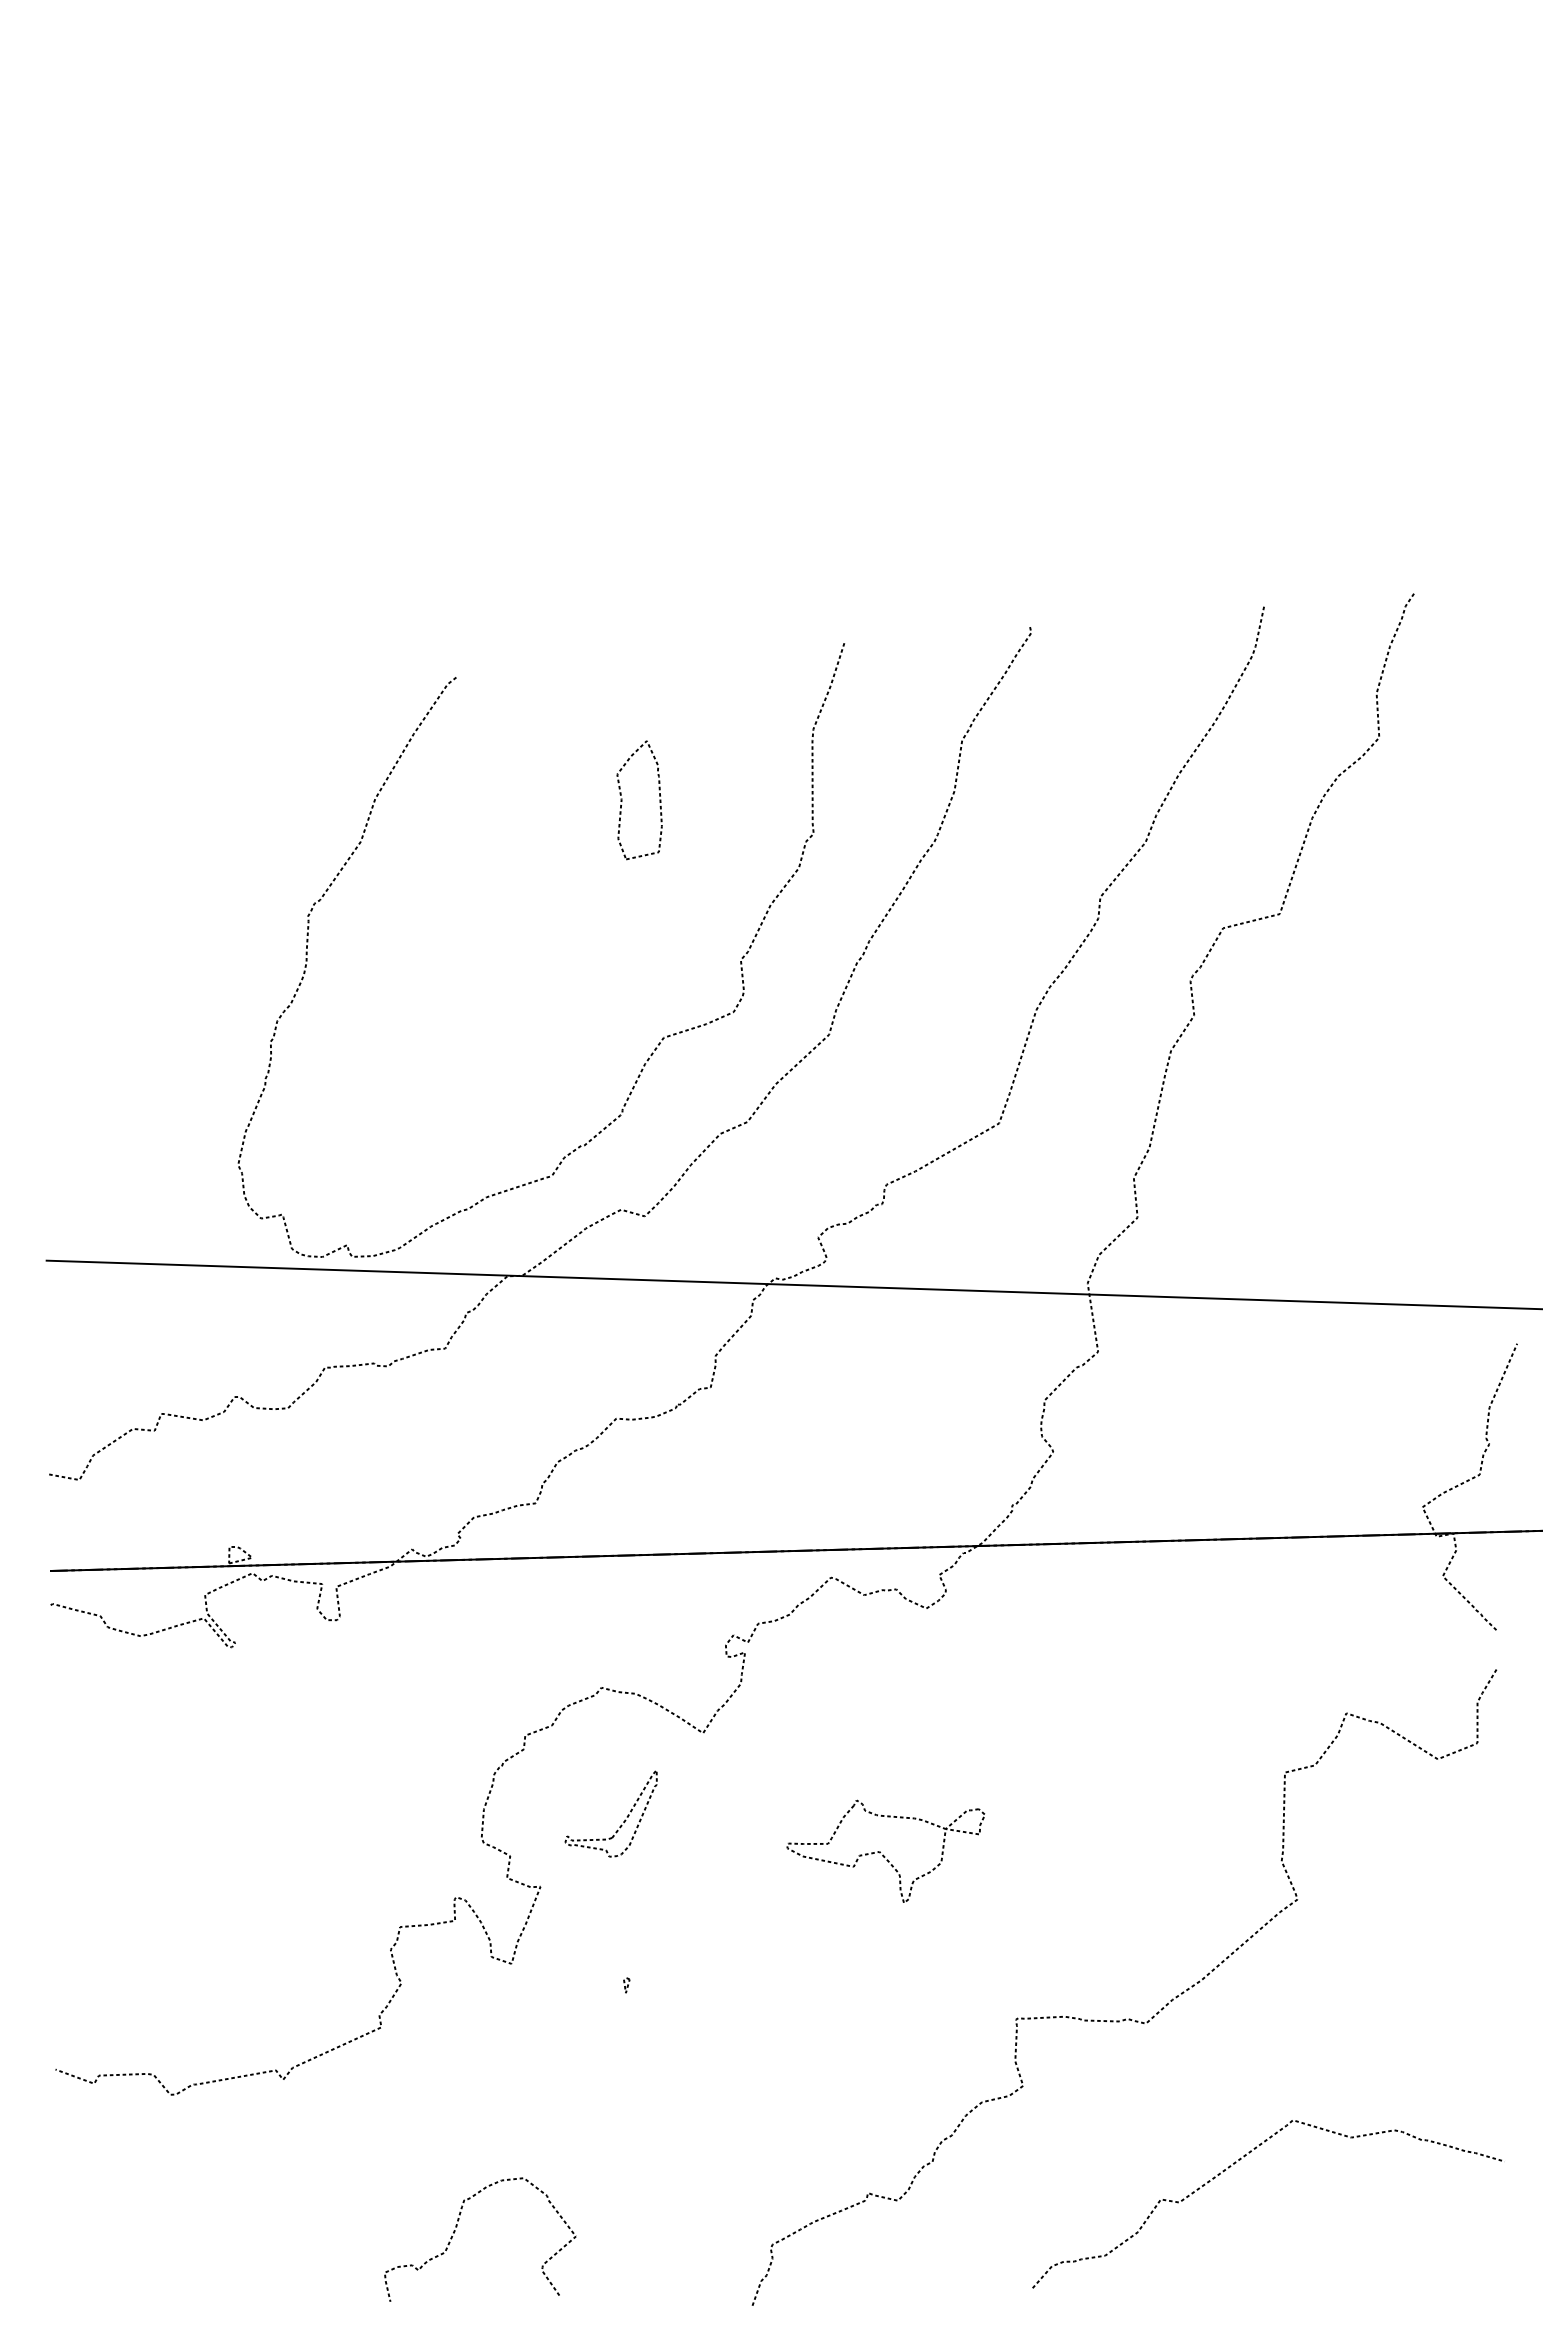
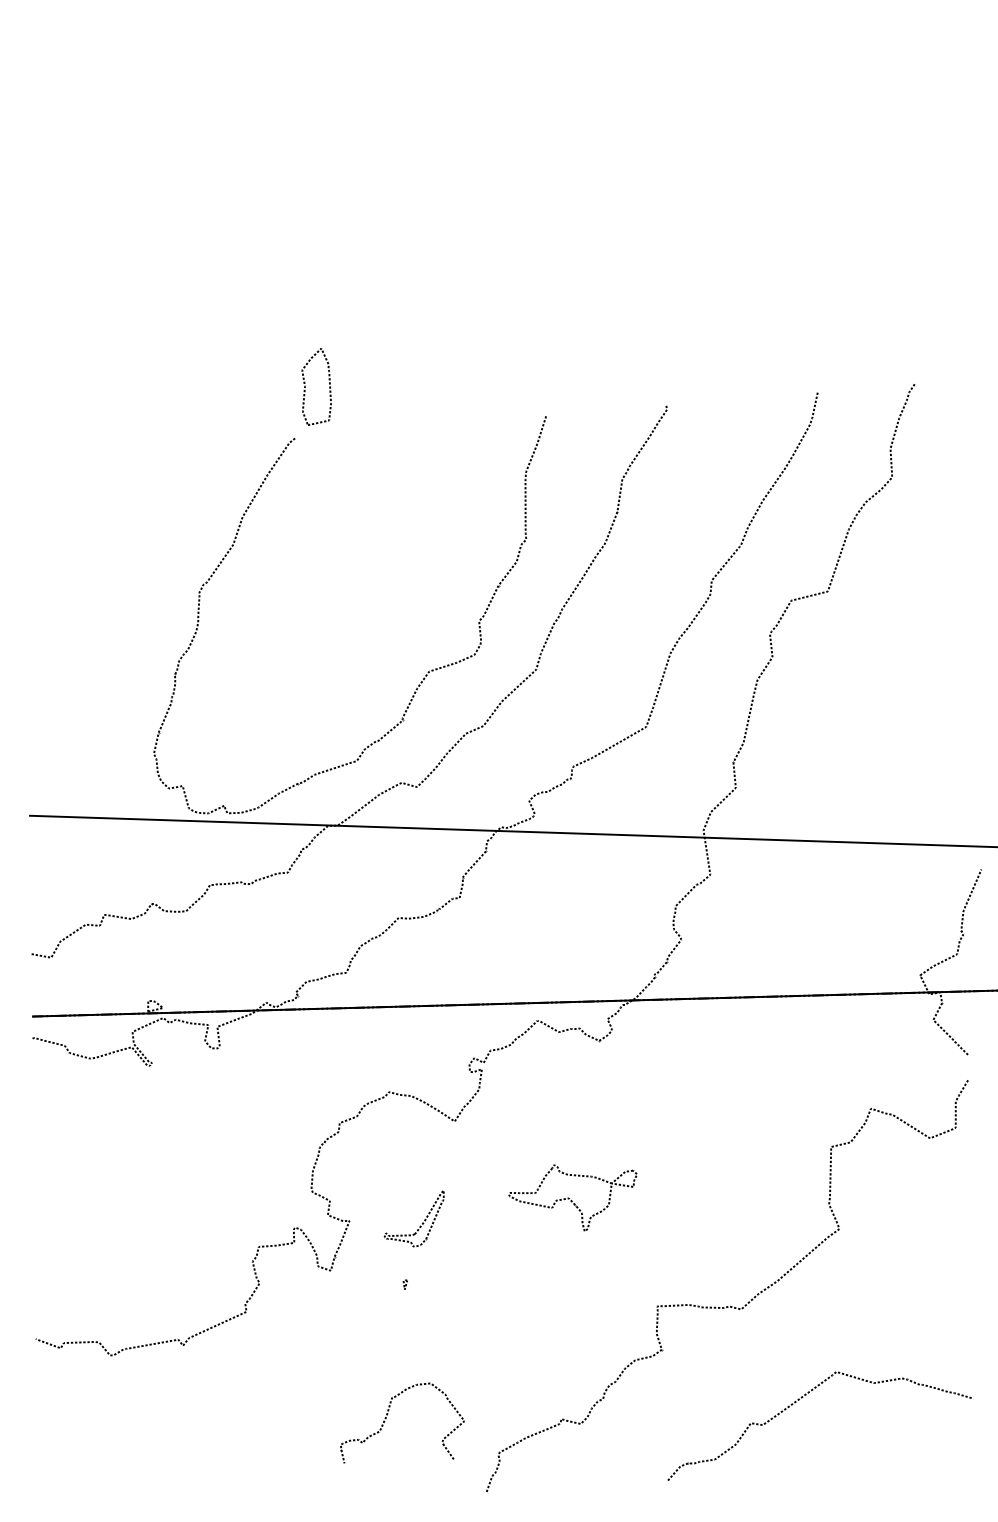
part: (622, 799) -> (305, 386), moved
part: (622, 1821) -> (421, 1223), moved
curve: (458, 2226) -> (388, 1414), moved

